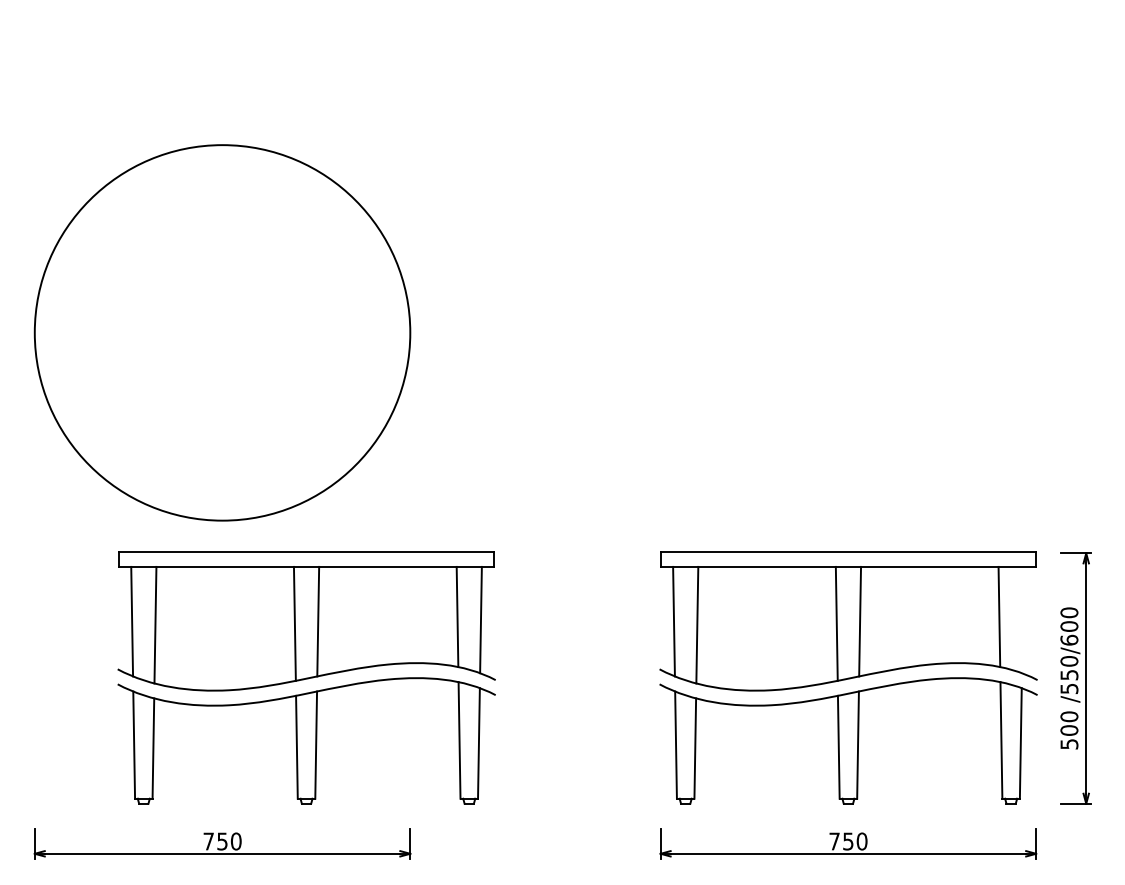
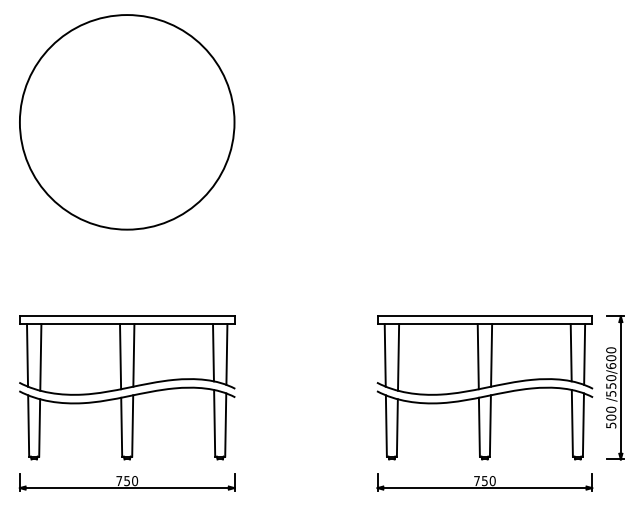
circle: (223, 333) -> (127, 122), moved
line: (1022, 620) -> (584, 354), added
part: (307, 677) -> (127, 387), moved

